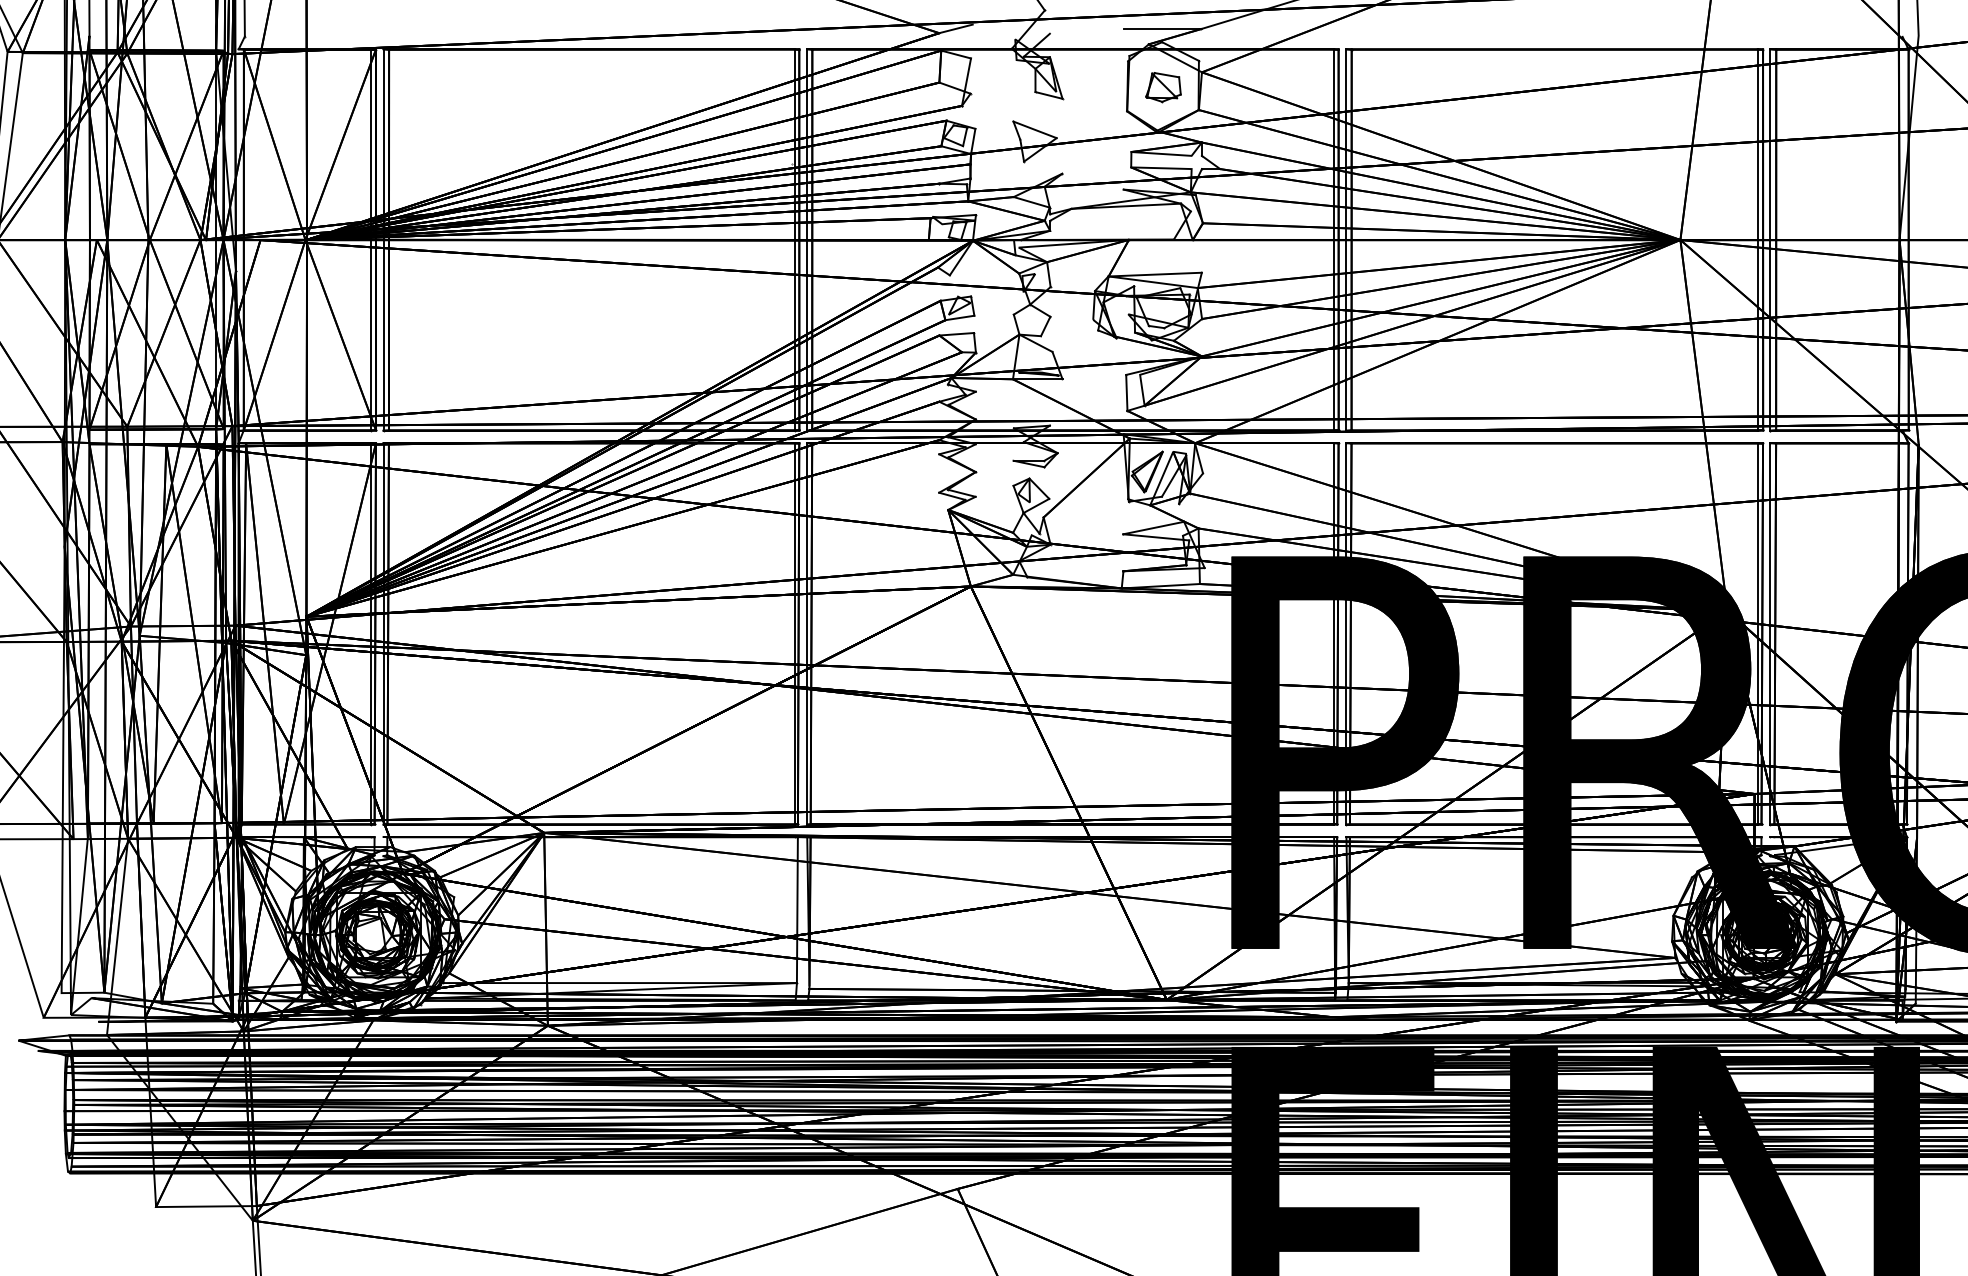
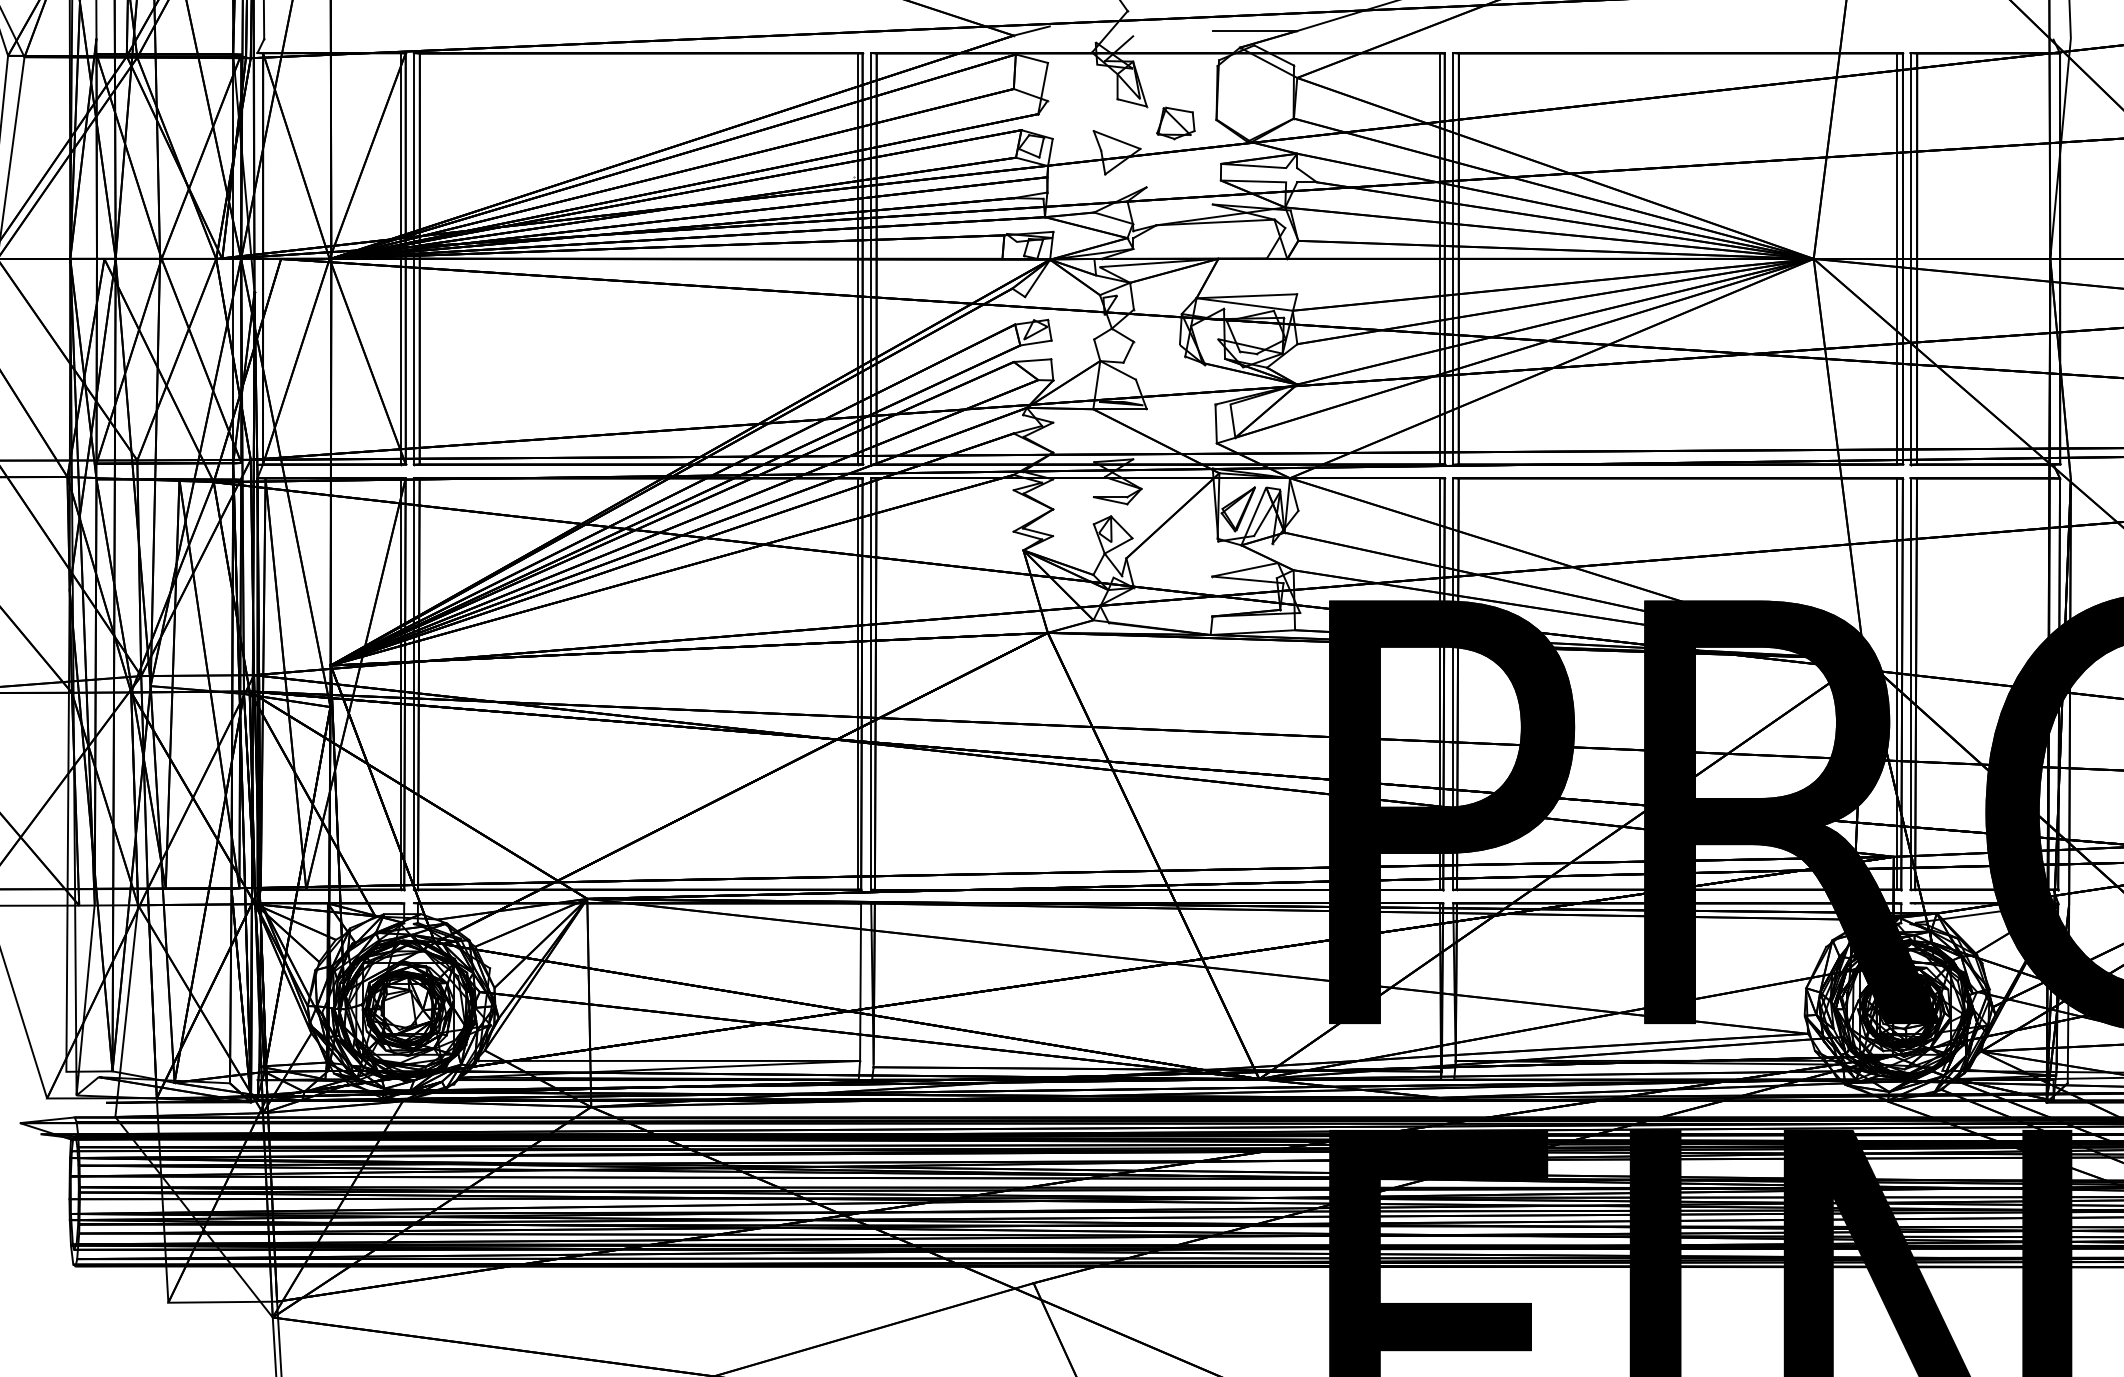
part: (1163, 87) -> (1175, 123), moved

